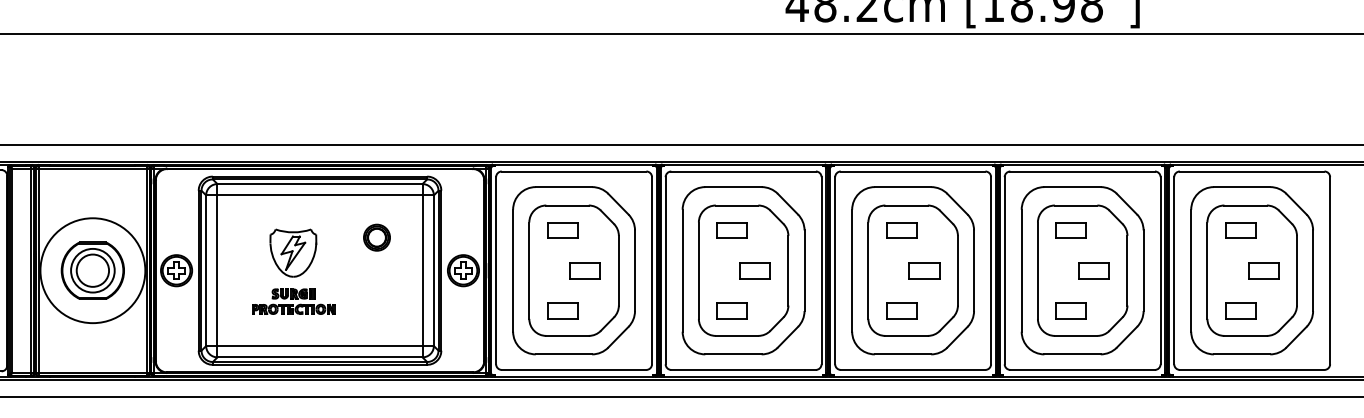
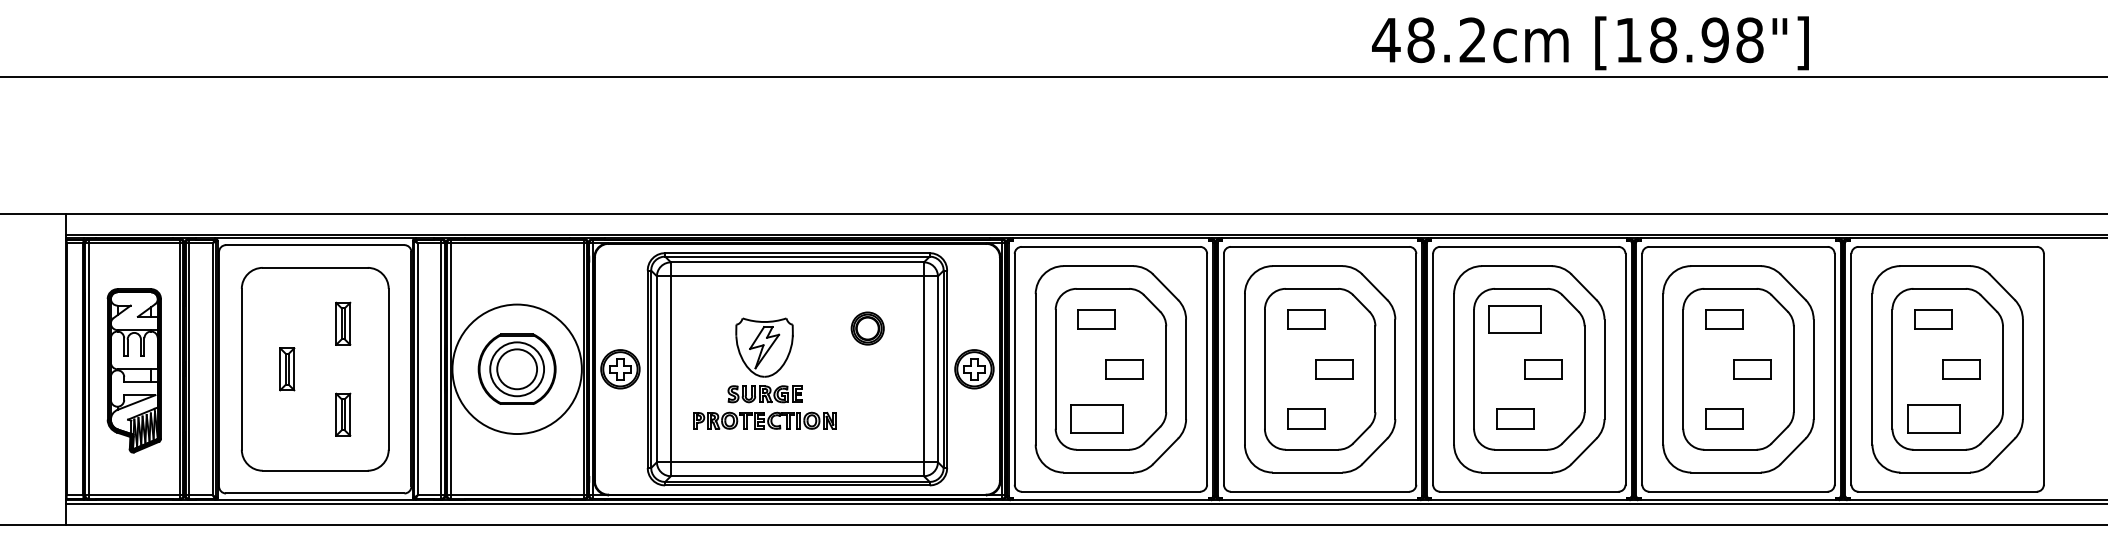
part: (901, 230) -> (1515, 319), size x1.4
part: (293, 301) -> (764, 407), size x1.4
part: (562, 310) -> (1096, 418), size x1.4
part: (1240, 310) -> (1933, 418), size x1.4

